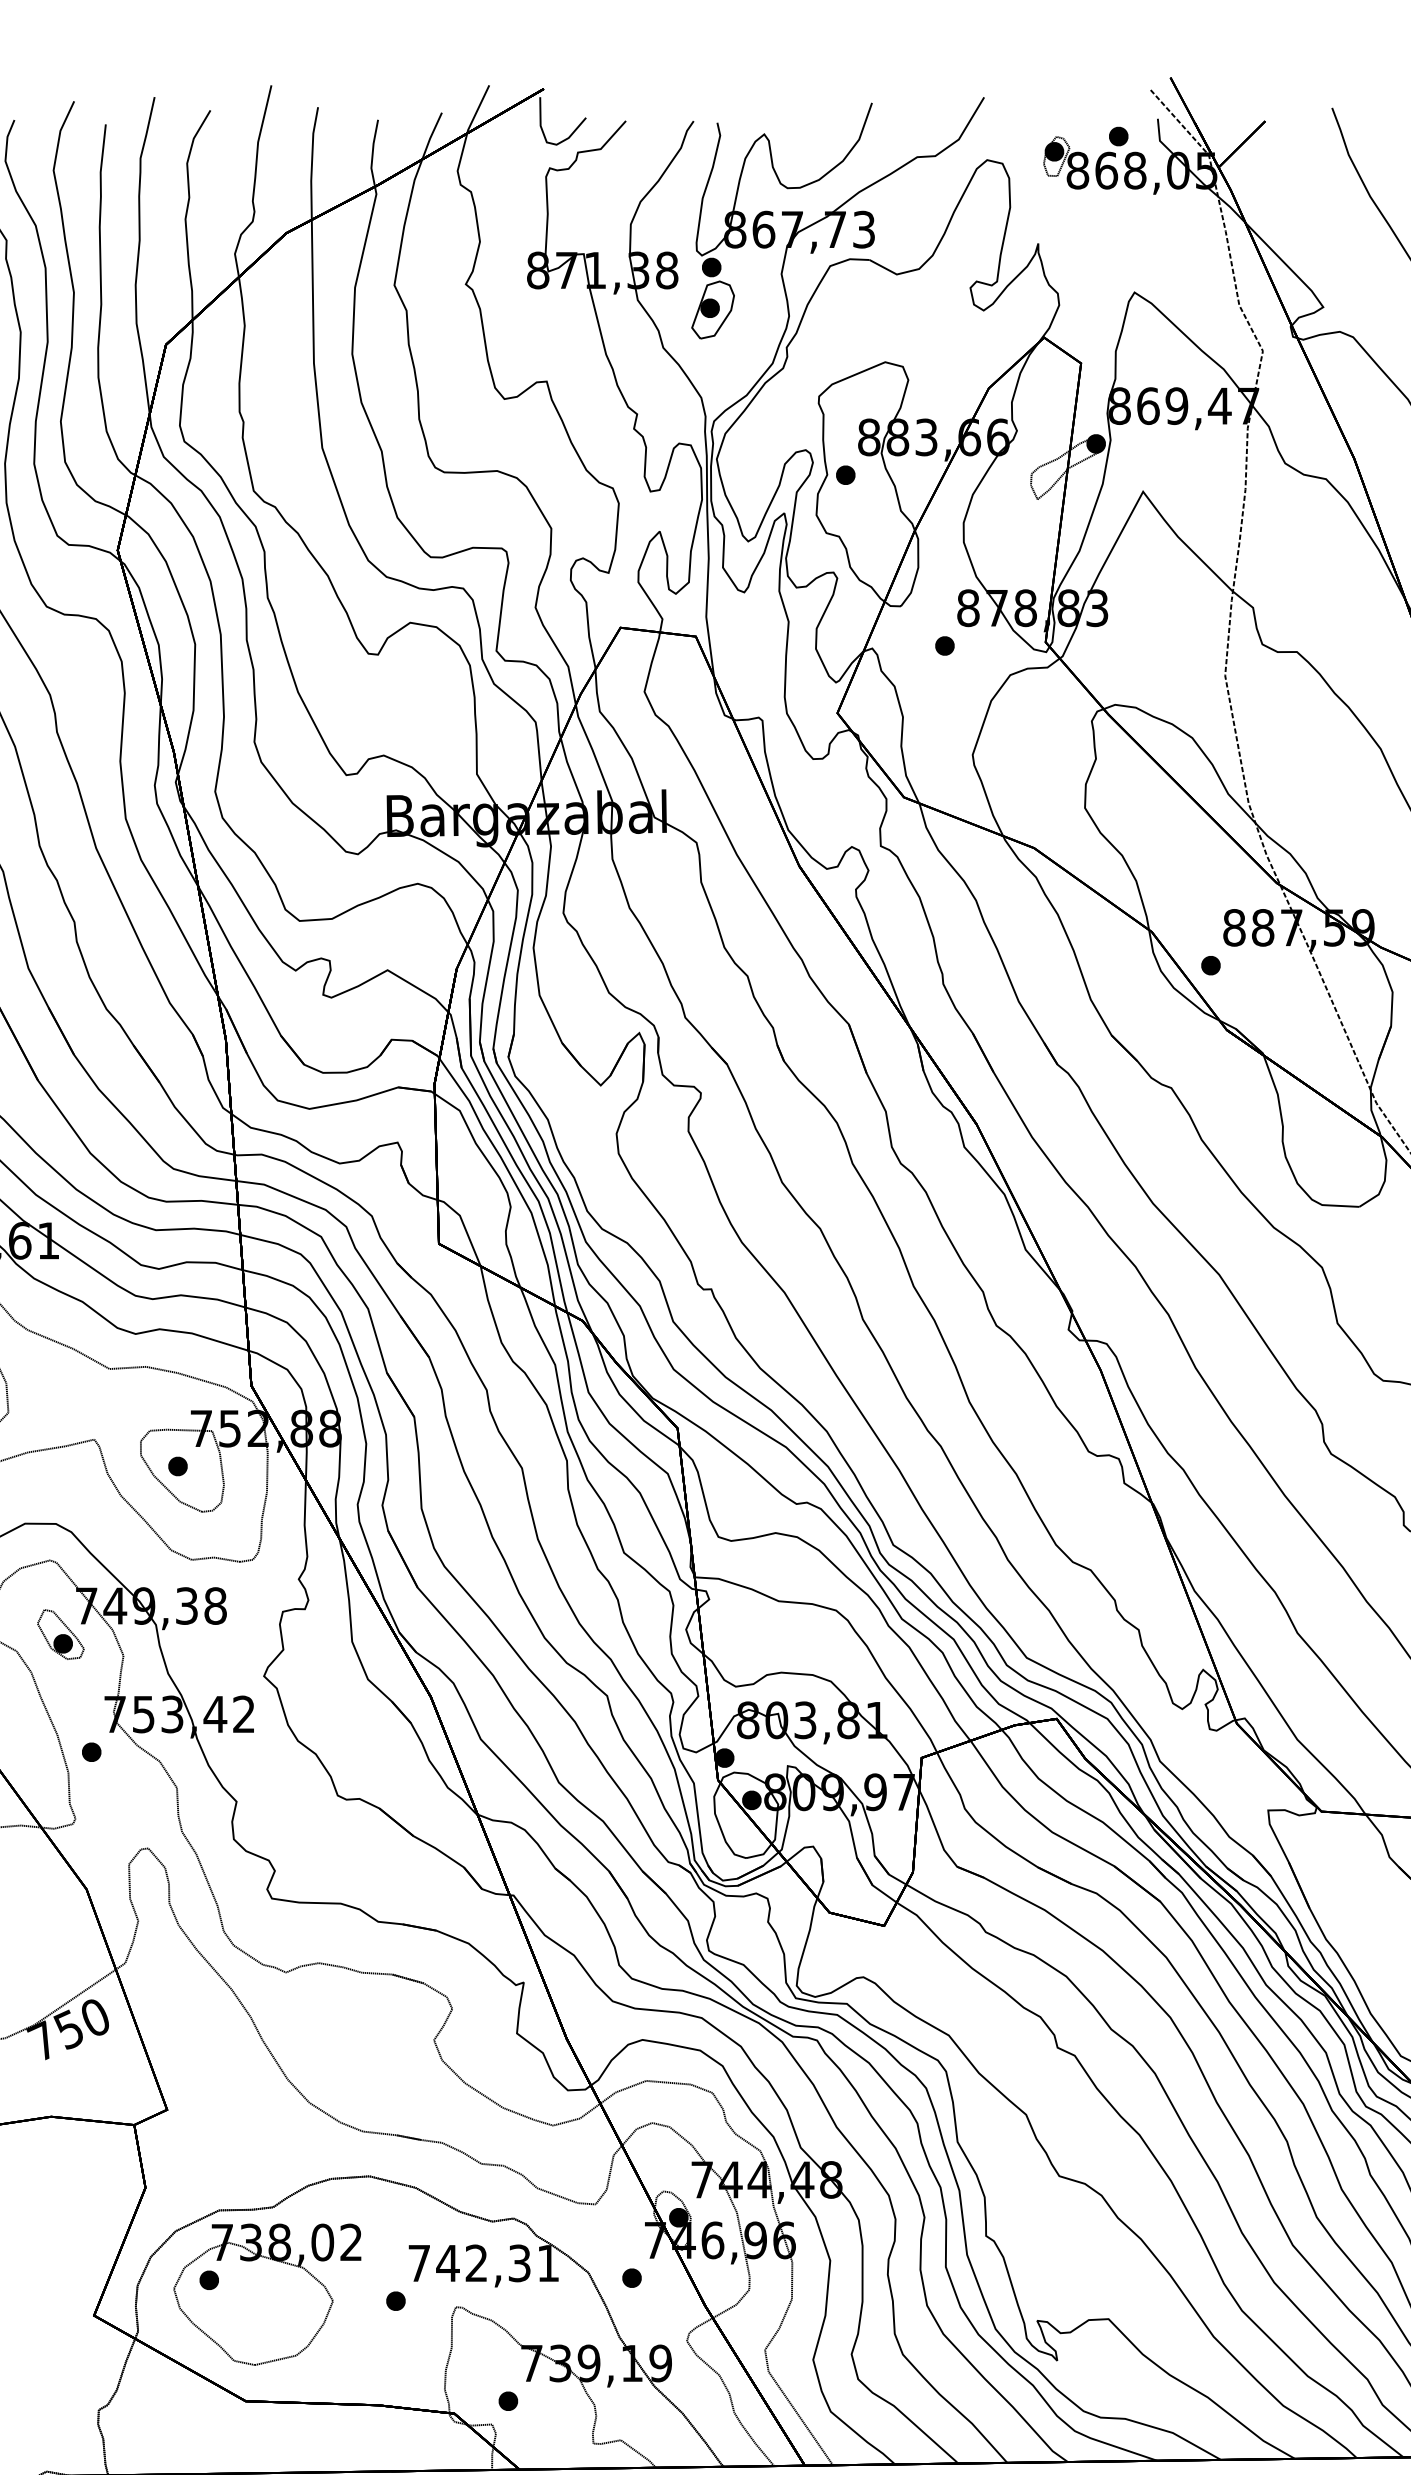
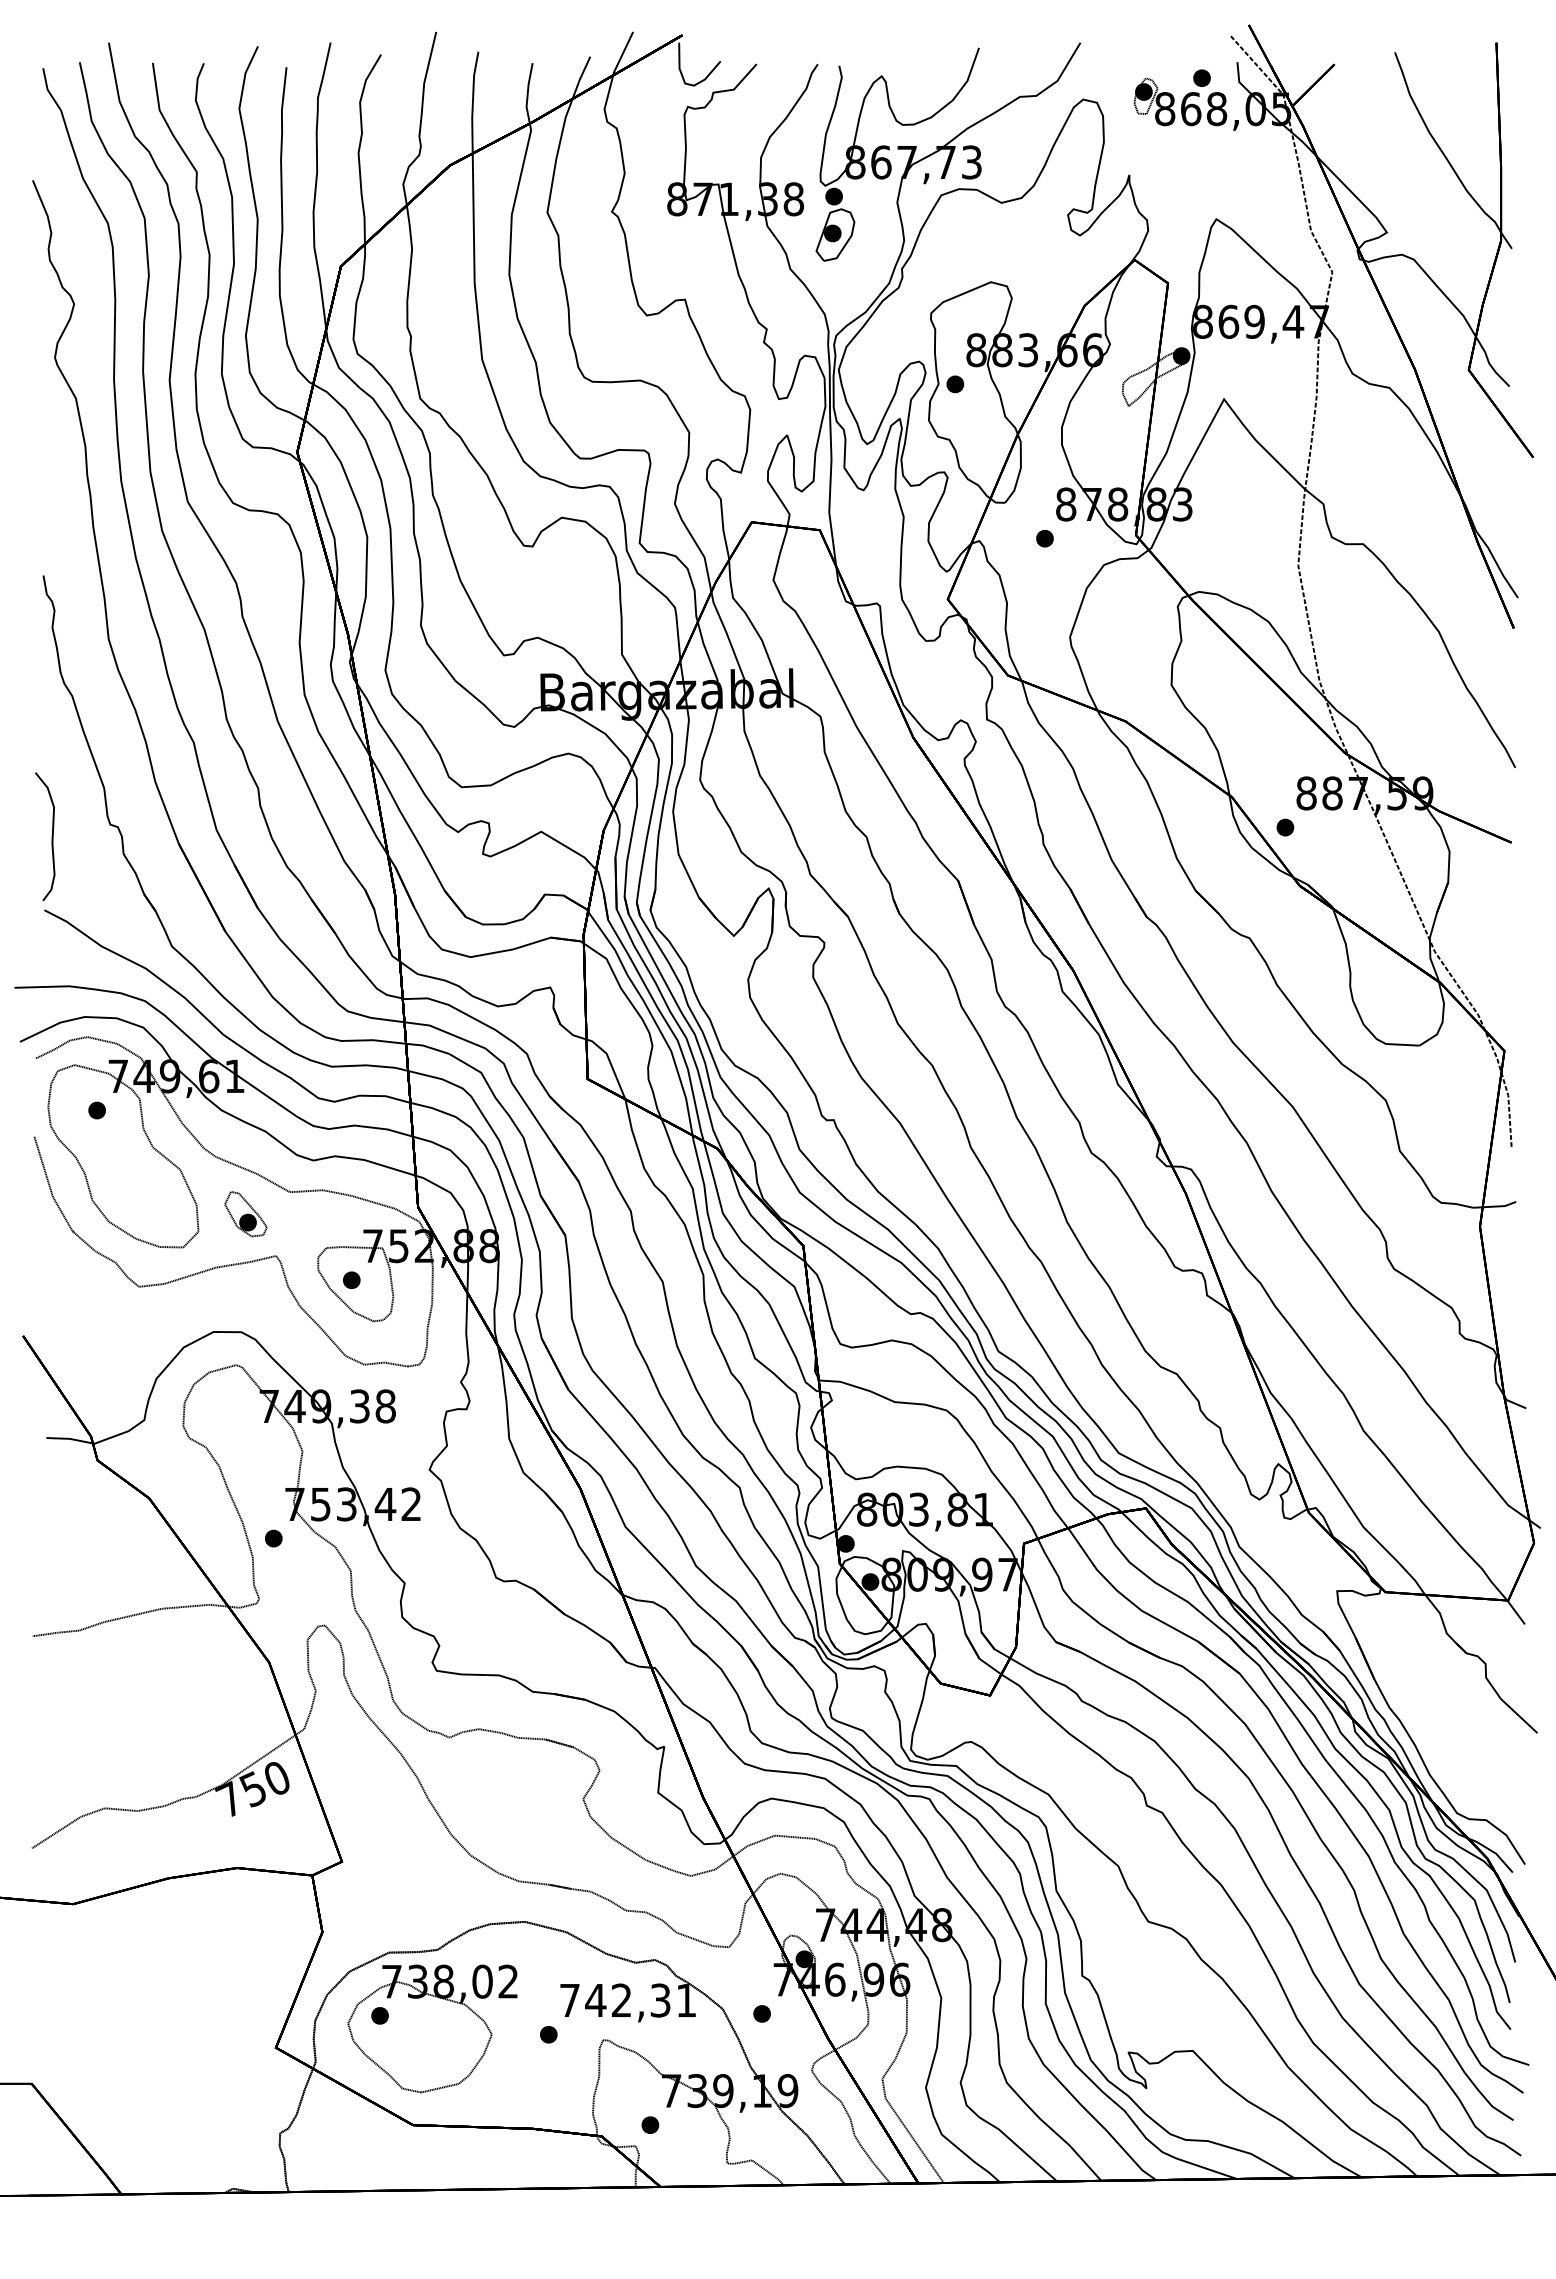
part: (60, 1634) -> (245, 1214), moved

